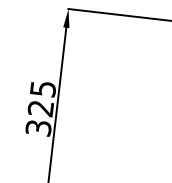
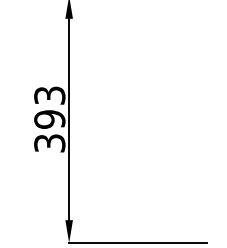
text: (41, 98) -> (49, 107), 325 -> 393

